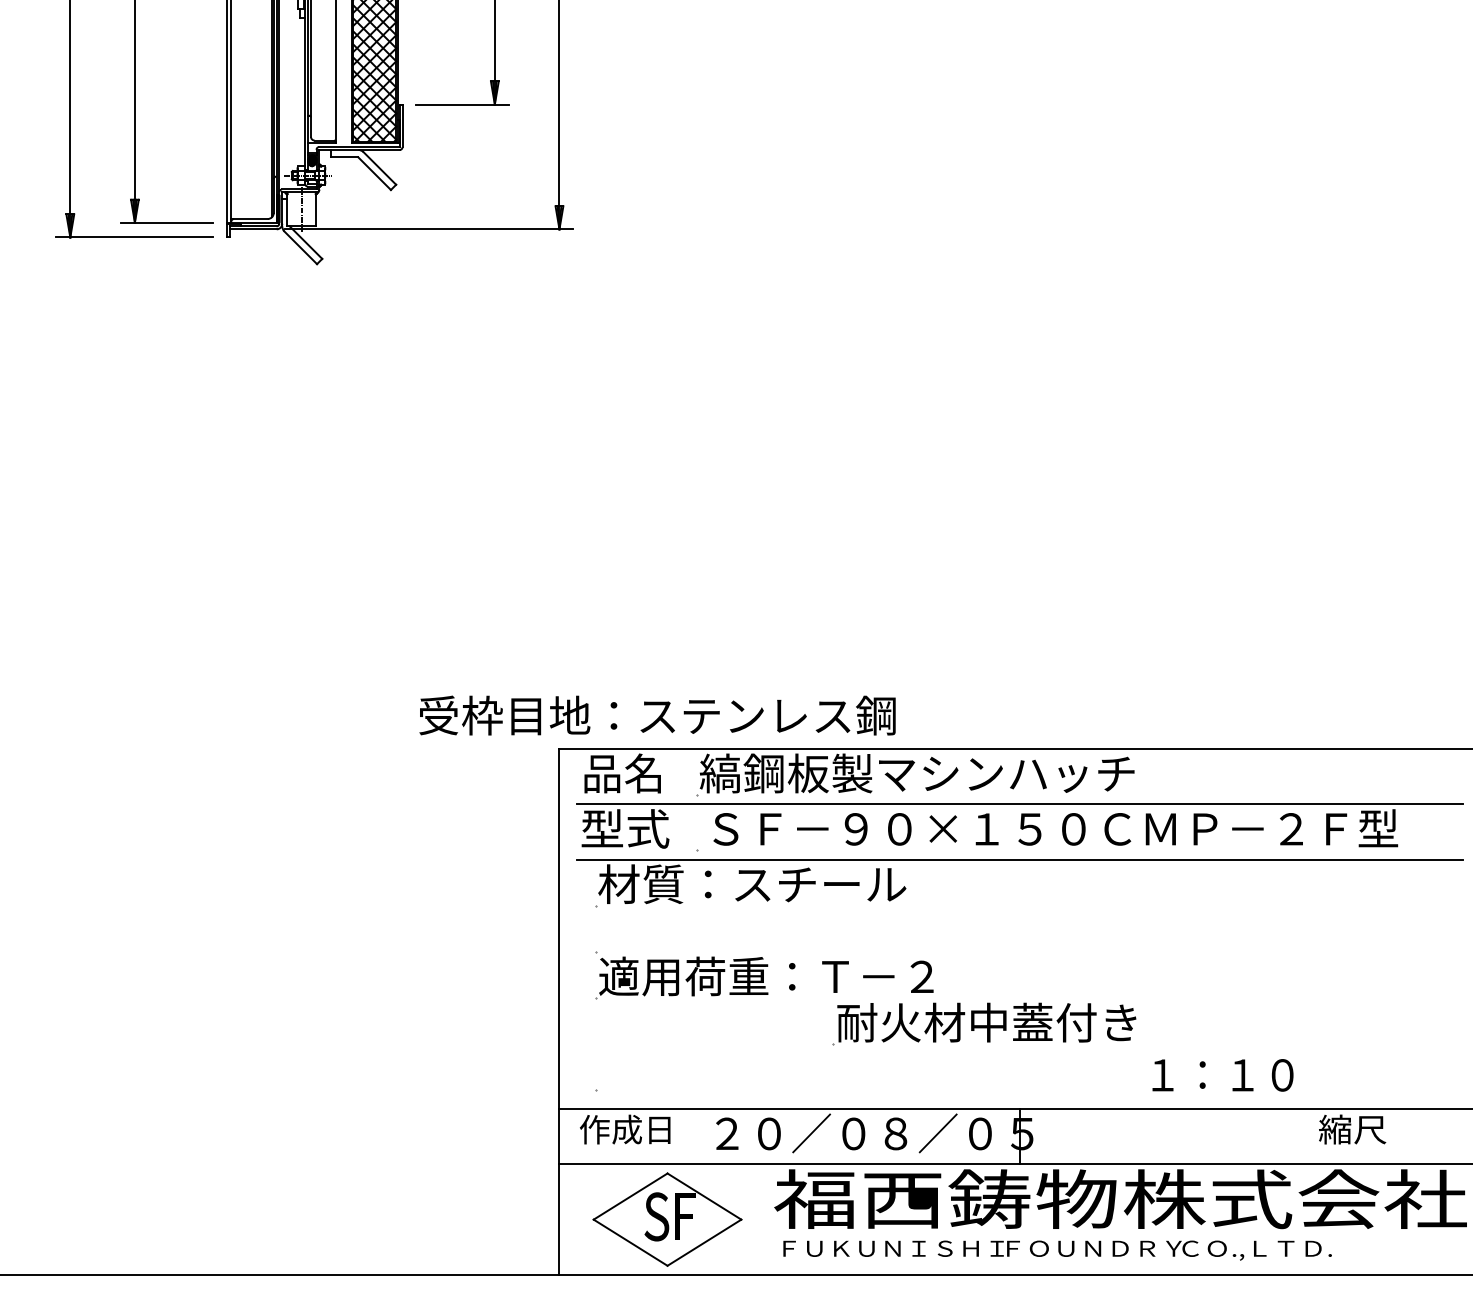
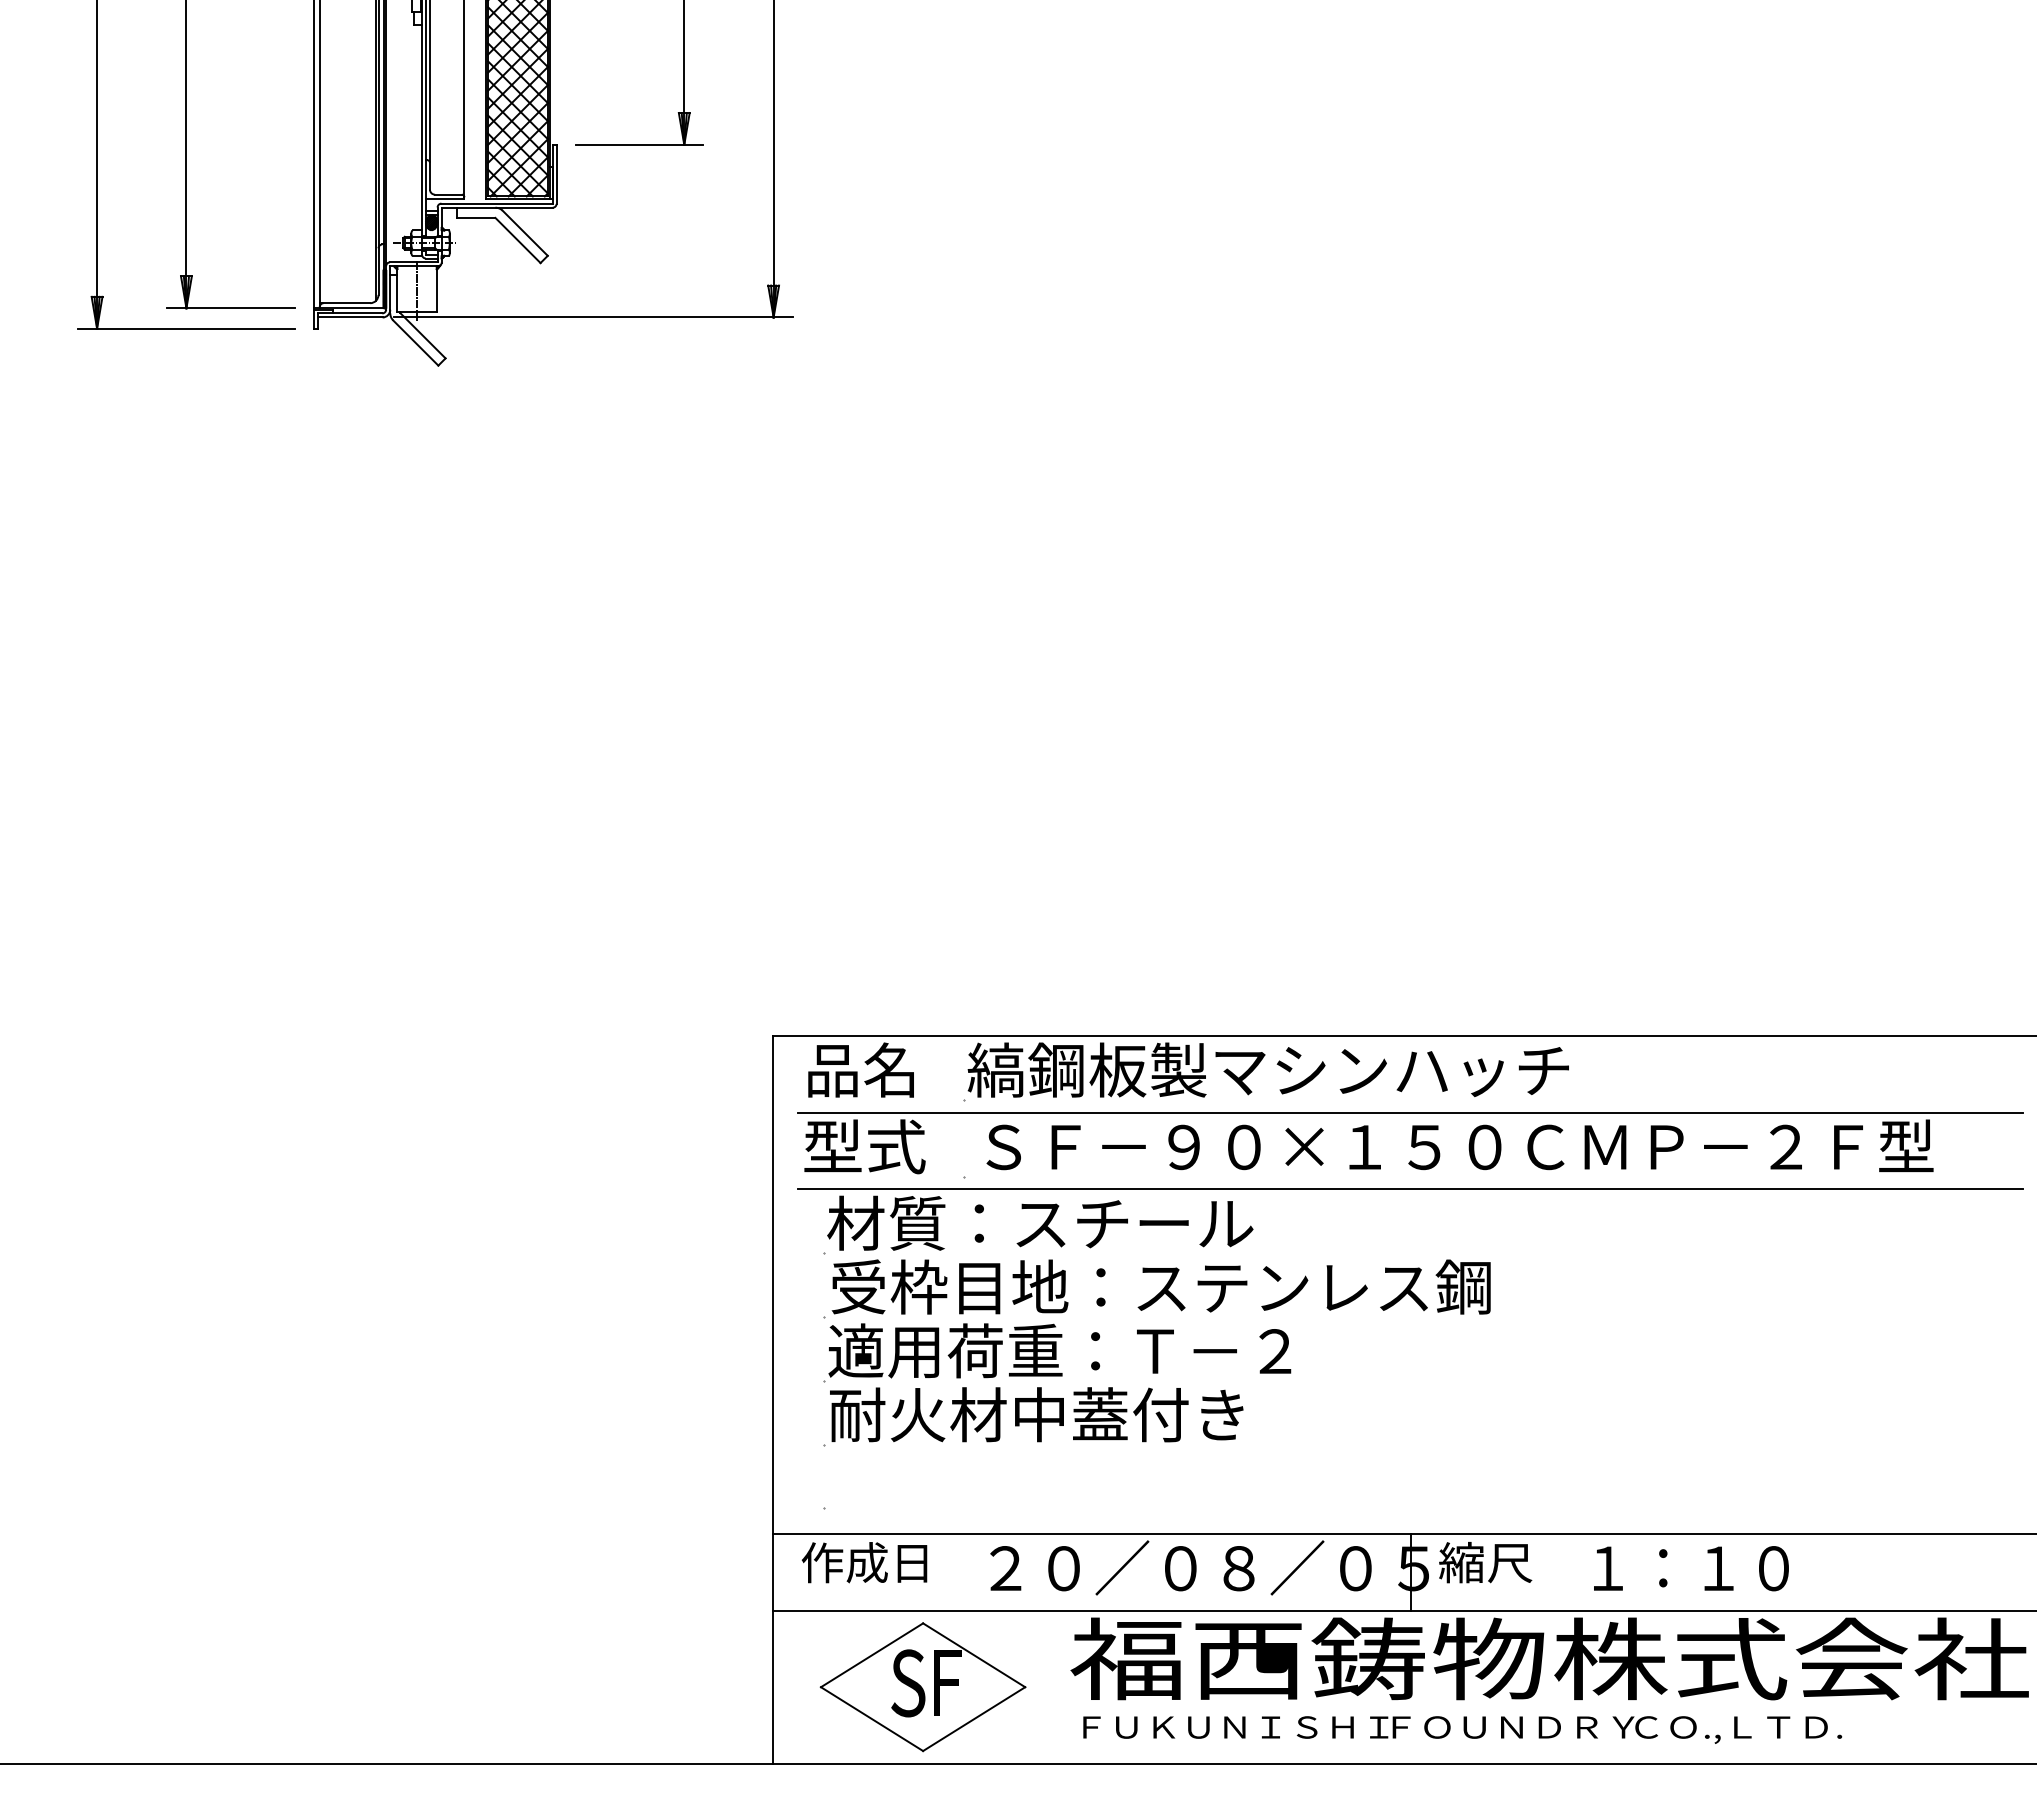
text: (656, 715) -> (1160, 1286), moved
part: (984, 1023) -> (1033, 1416), moved
text: (1223, 1075) -> (1691, 1568), moved
text: (1352, 1129) -> (1485, 1562), moved

